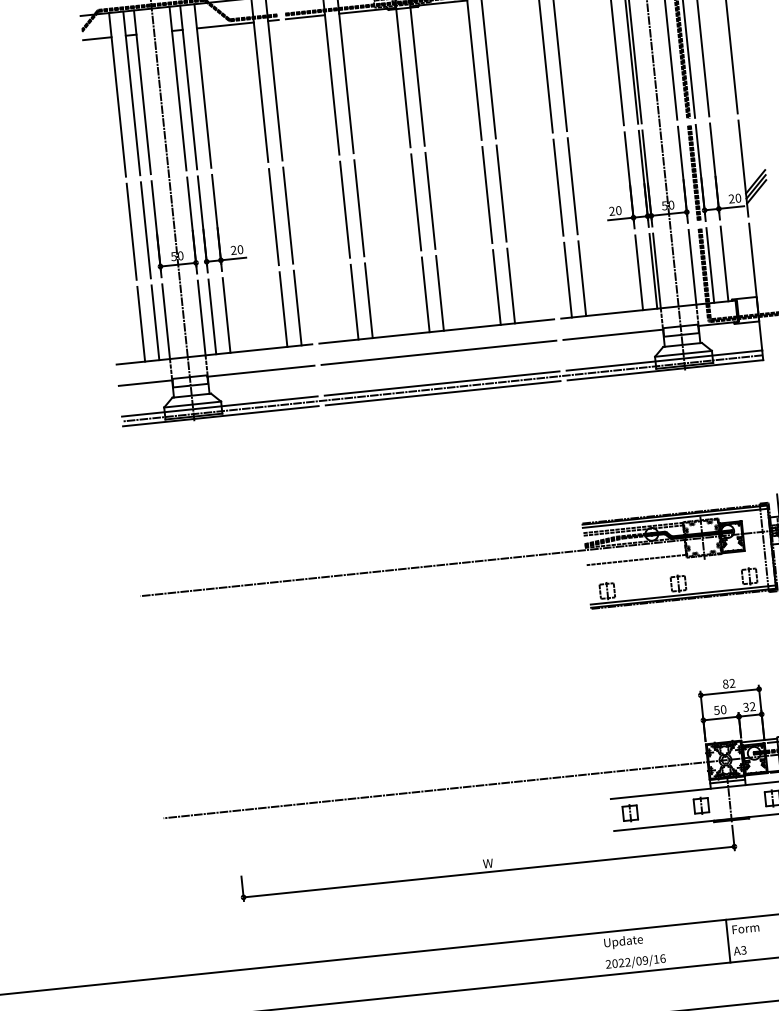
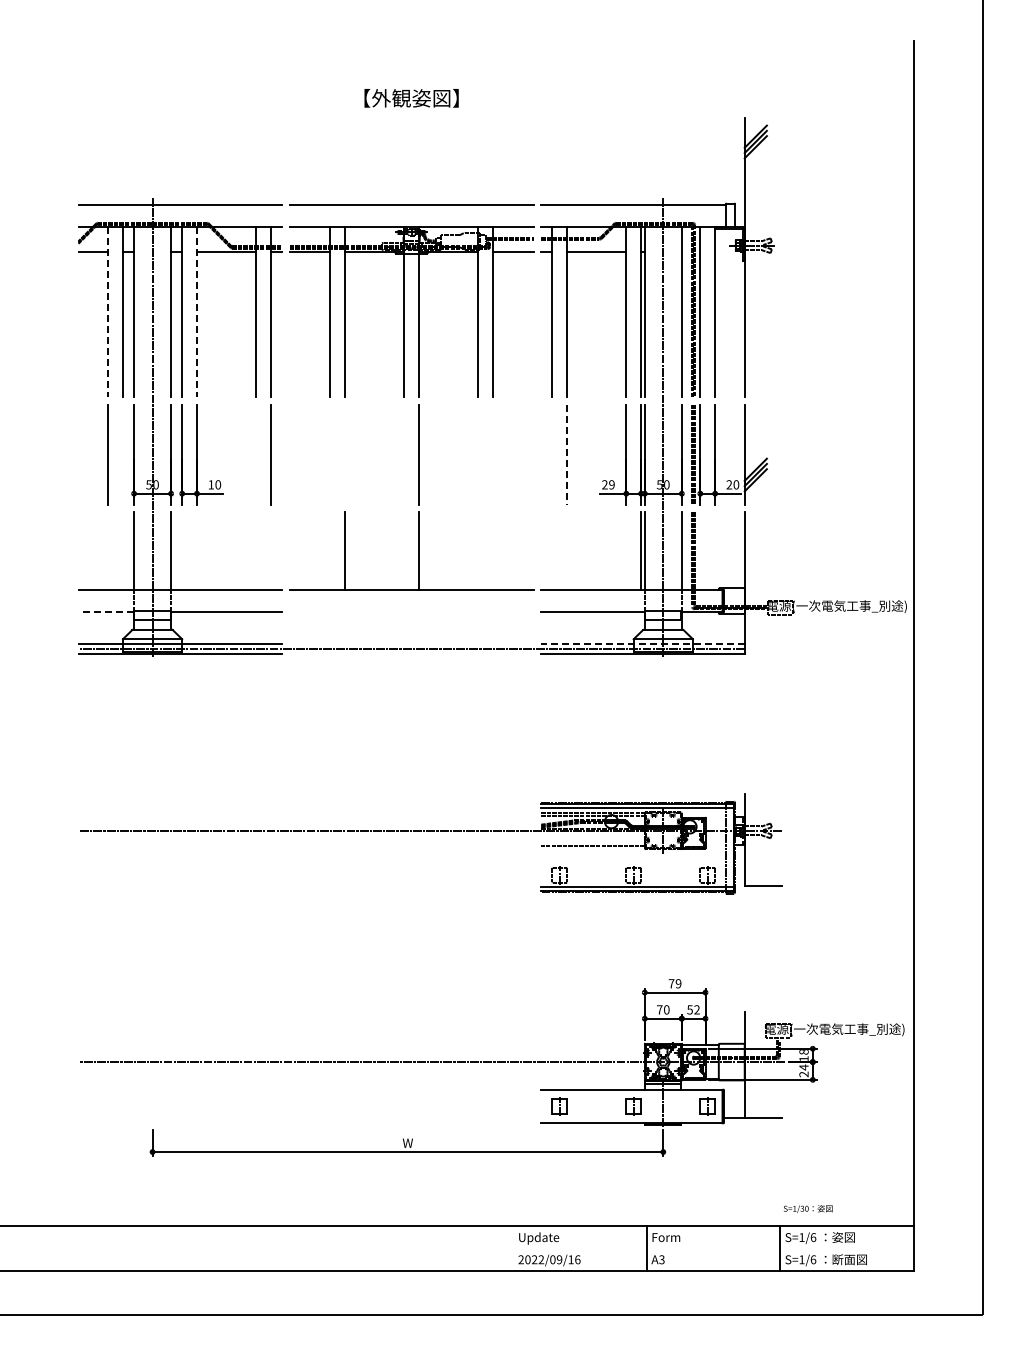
line: (202, 86) -> (196, 312), solid -> dashed
line: (117, 94) -> (108, 312), solid -> dashed
line: (573, 185) -> (567, 454), solid -> dashed
line: (558, 187) -> (552, 454), removed
line: (501, 193) -> (493, 454), removed
line: (487, 194) -> (478, 454), removed
line: (416, 202) -> (404, 454), removed
line: (359, 207) -> (345, 454), removed
line: (345, 209) -> (330, 454), removed
text: (618, 210) -> (611, 484), 20 -> 29
line: (274, 216) -> (256, 454), removed
line: (145, 230) -> (122, 454), removed
text: (232, 250) -> (210, 484), 20 -> 10
line: (724, 263) -> (715, 550), removed
line: (710, 264) -> (700, 550), removed
line: (639, 272) -> (626, 550), removed
line: (582, 278) -> (567, 550), removed
line: (568, 279) -> (552, 550), removed
line: (511, 285) -> (493, 550), removed
line: (497, 286) -> (478, 550), removed
line: (425, 294) -> (404, 550), removed
line: (354, 301) -> (330, 550), removed
line: (298, 307) -> (271, 550), removed
line: (283, 308) -> (256, 550), removed
line: (226, 314) -> (196, 550), removed
line: (212, 316) -> (182, 550), removed
line: (154, 322) -> (122, 550), removed
line: (141, 323) -> (108, 550), removed
line: (438, 353) -> (411, 612), removed
line: (664, 360) -> (642, 644), solid -> dashed
line: (145, 383) -> (106, 612), solid -> dashed
line: (442, 383) -> (411, 644), removed
line: (443, 393) -> (411, 654), removed
text: (728, 683) -> (674, 983), 82 -> 79
text: (745, 707) -> (689, 1009), 32 -> 52
text: (716, 710) -> (659, 1009), 50 -> 70

